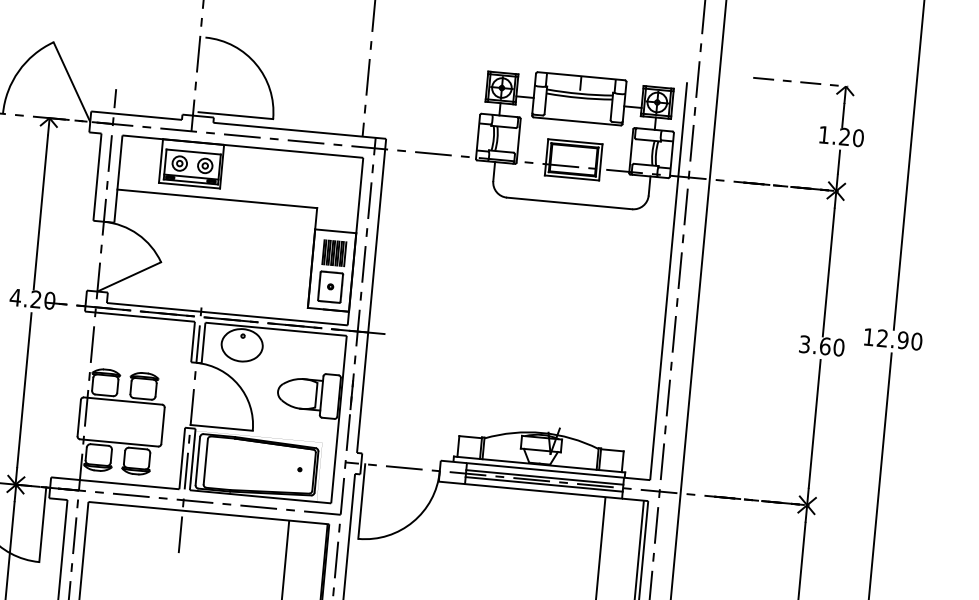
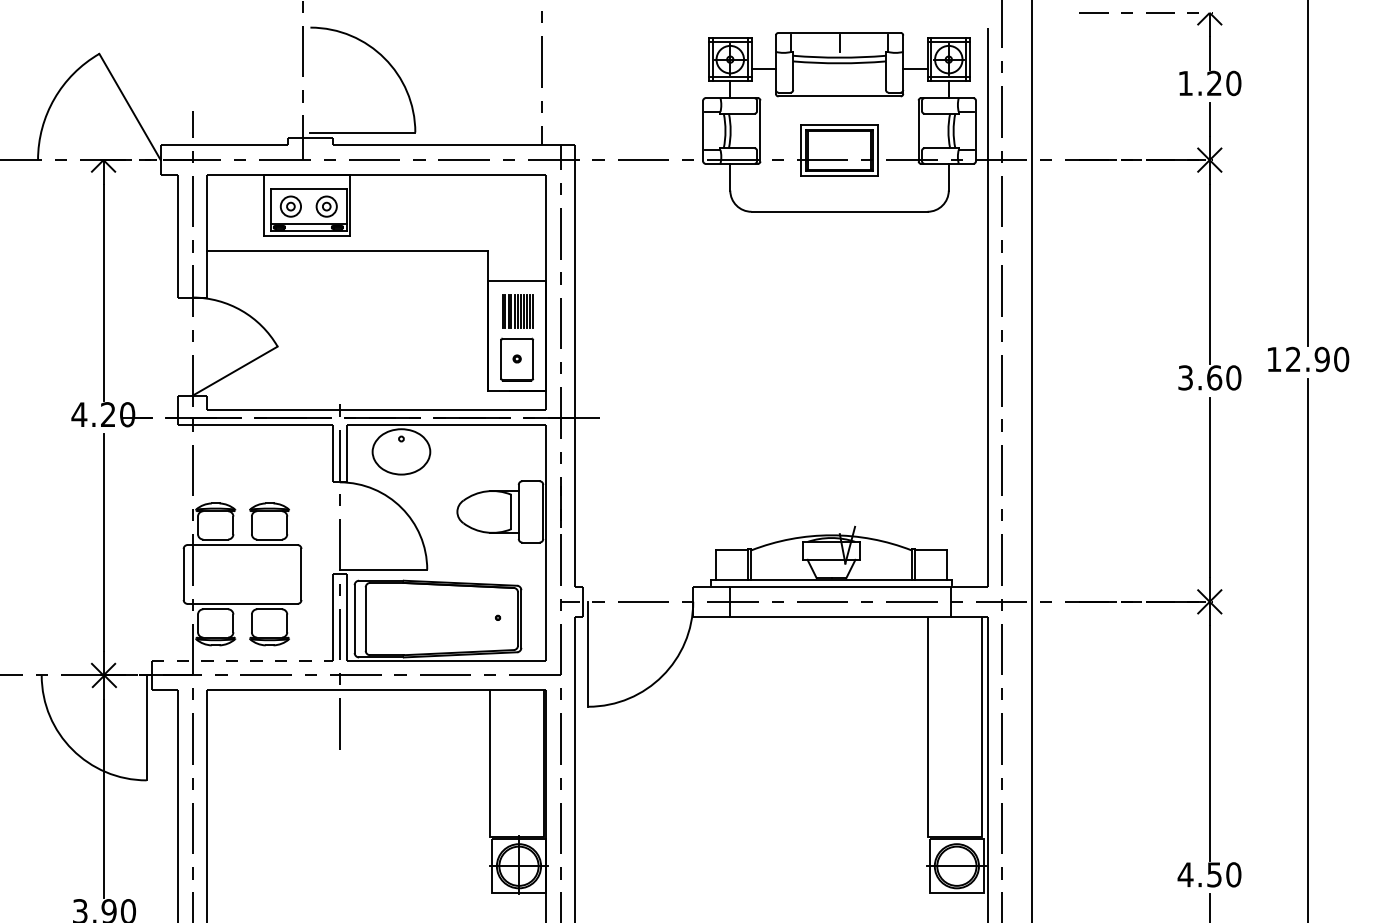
line: (544, 477) -> (840, 596), removed
line: (115, 483) -> (242, 660), solid -> dashed
line: (544, 484) -> (840, 606), removed

